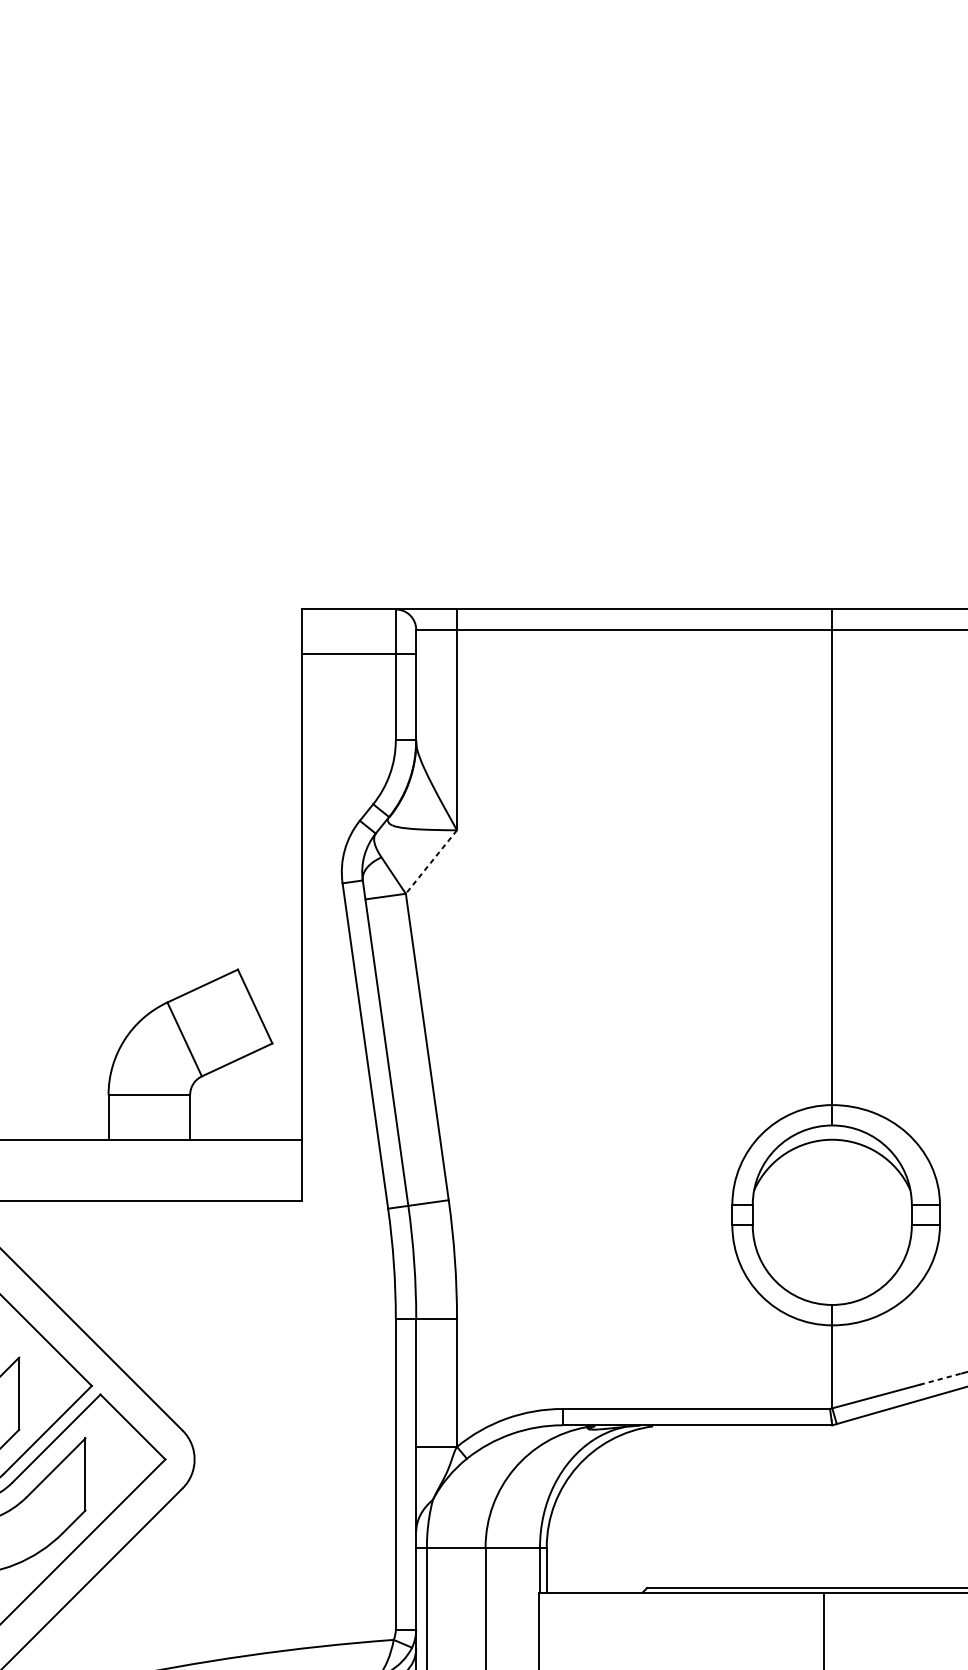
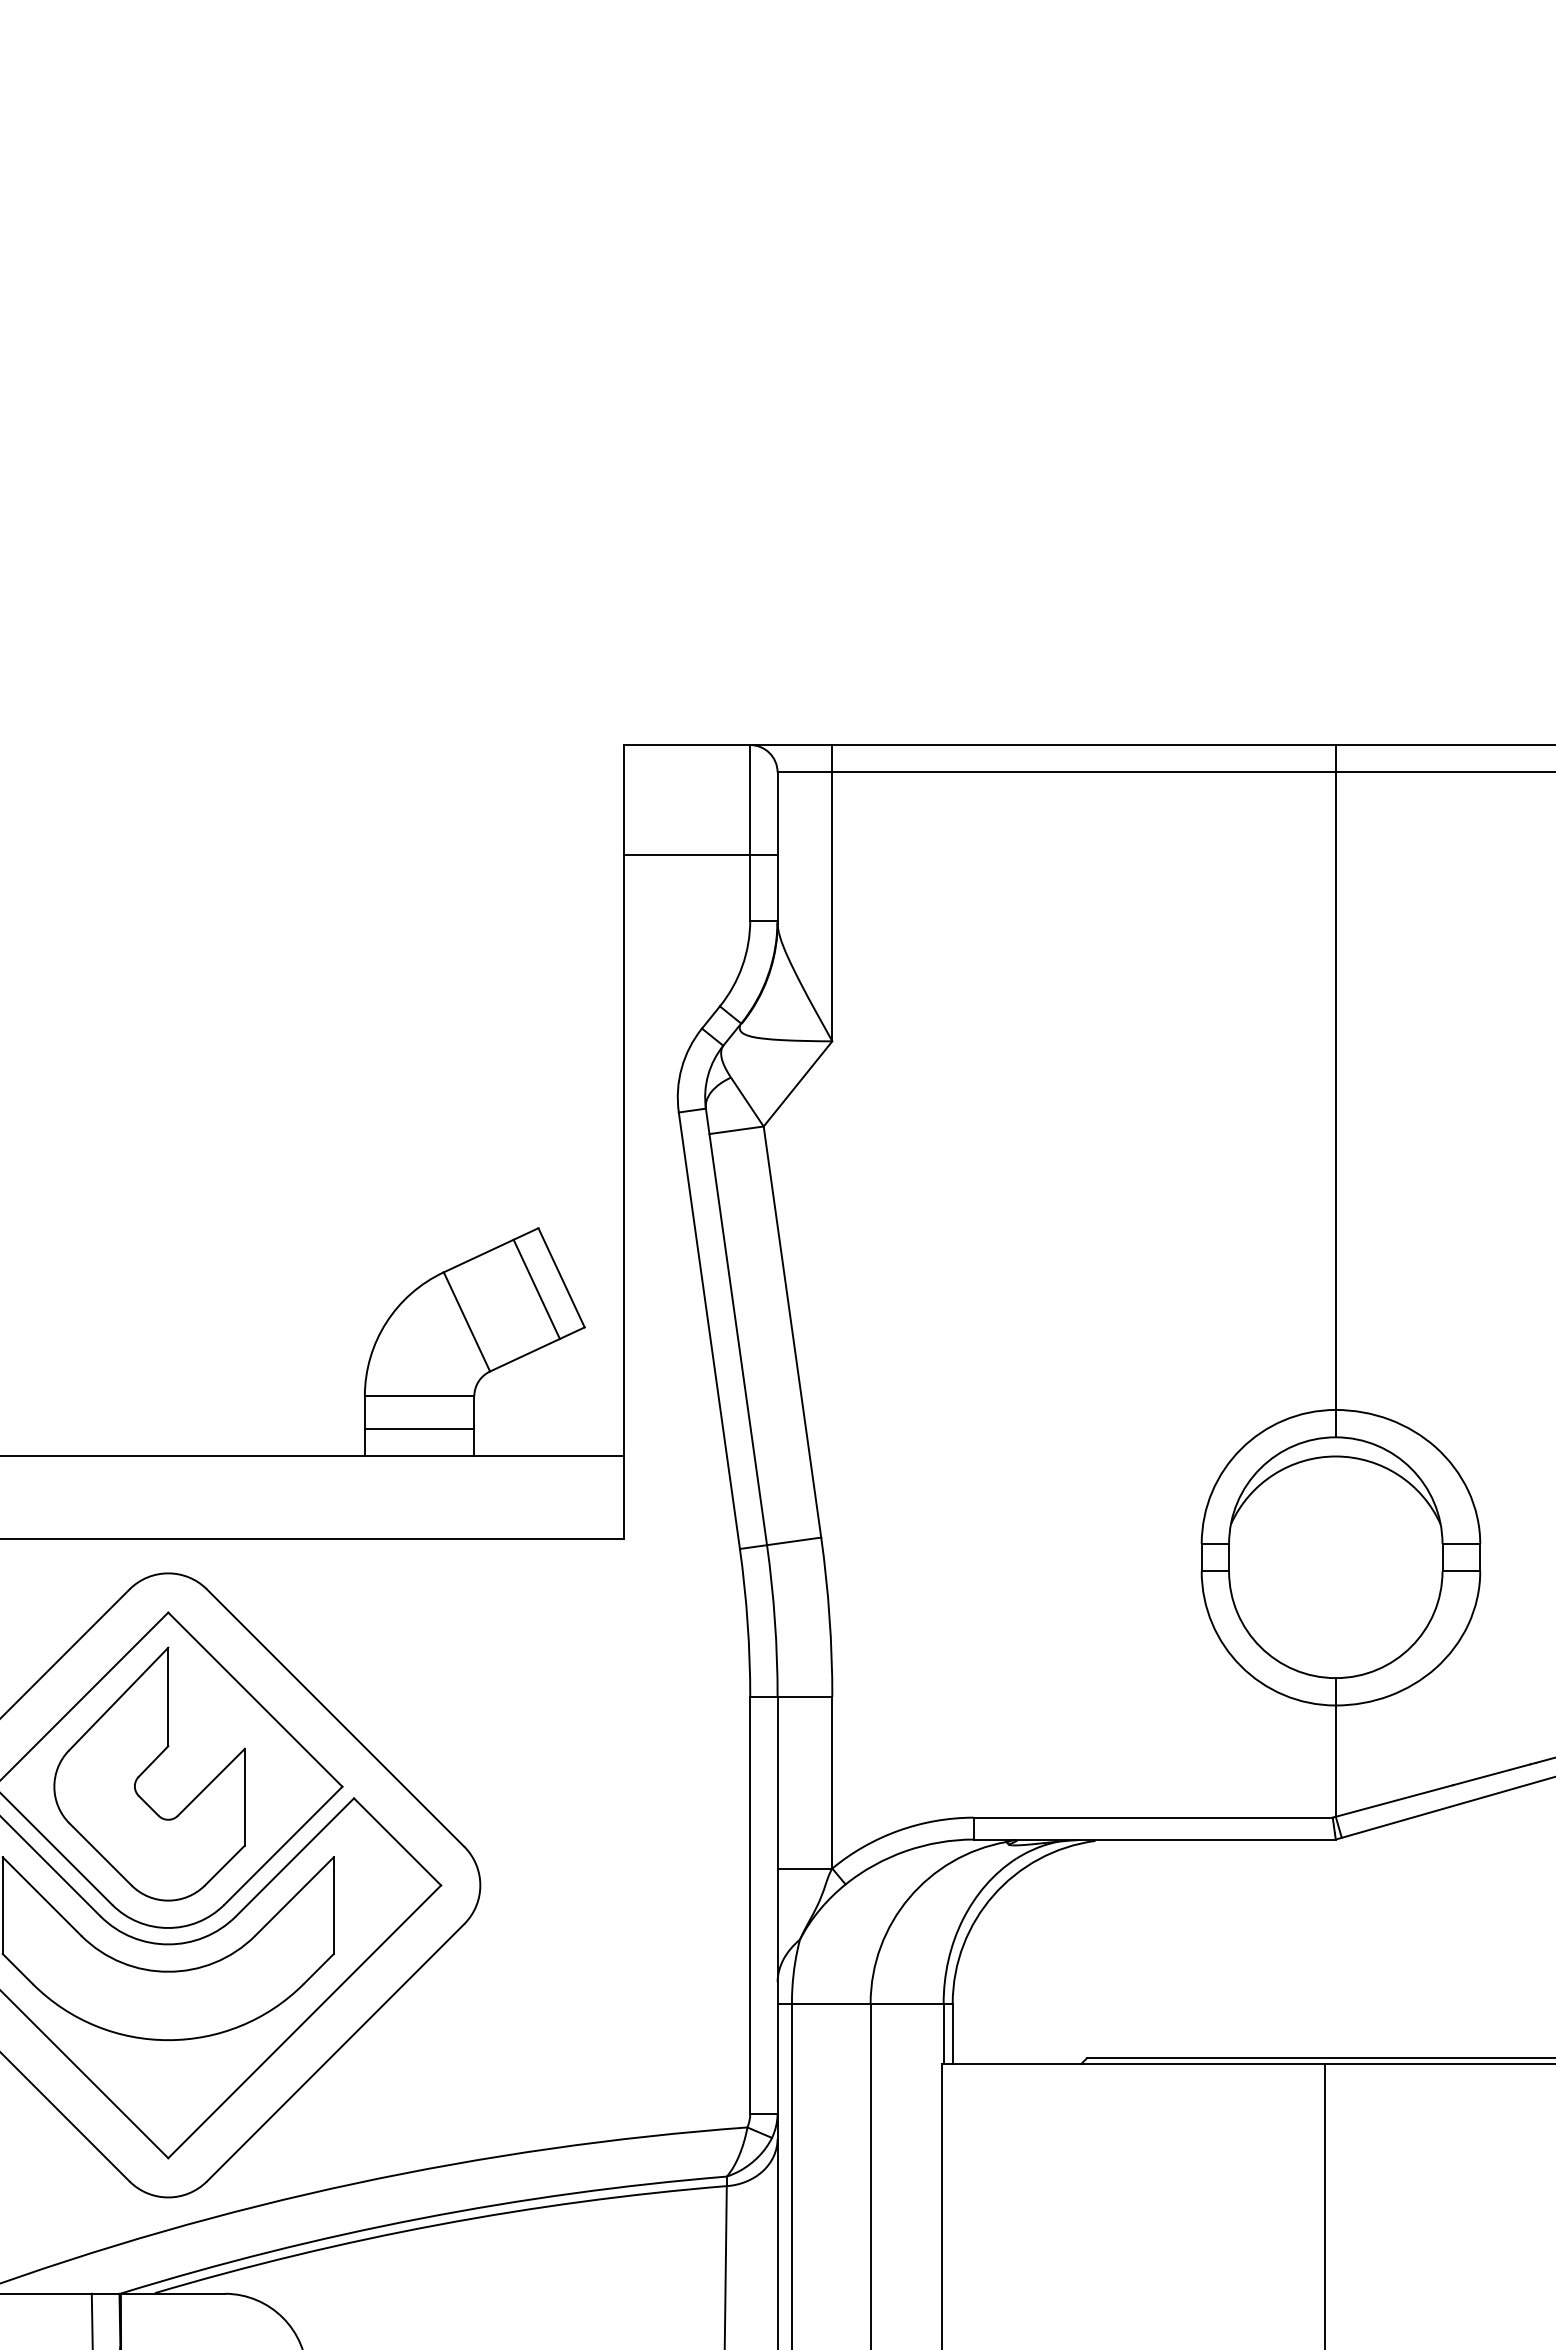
line: (358, 653) -> (700, 854), moved
line: (431, 861) -> (798, 1083), dashed -> solid
line: (236, 1015) -> (536, 1289), added
line: (149, 1119) -> (419, 1429), added
line: (940, 1379) -> (1481, 1777), dashed -> solid

